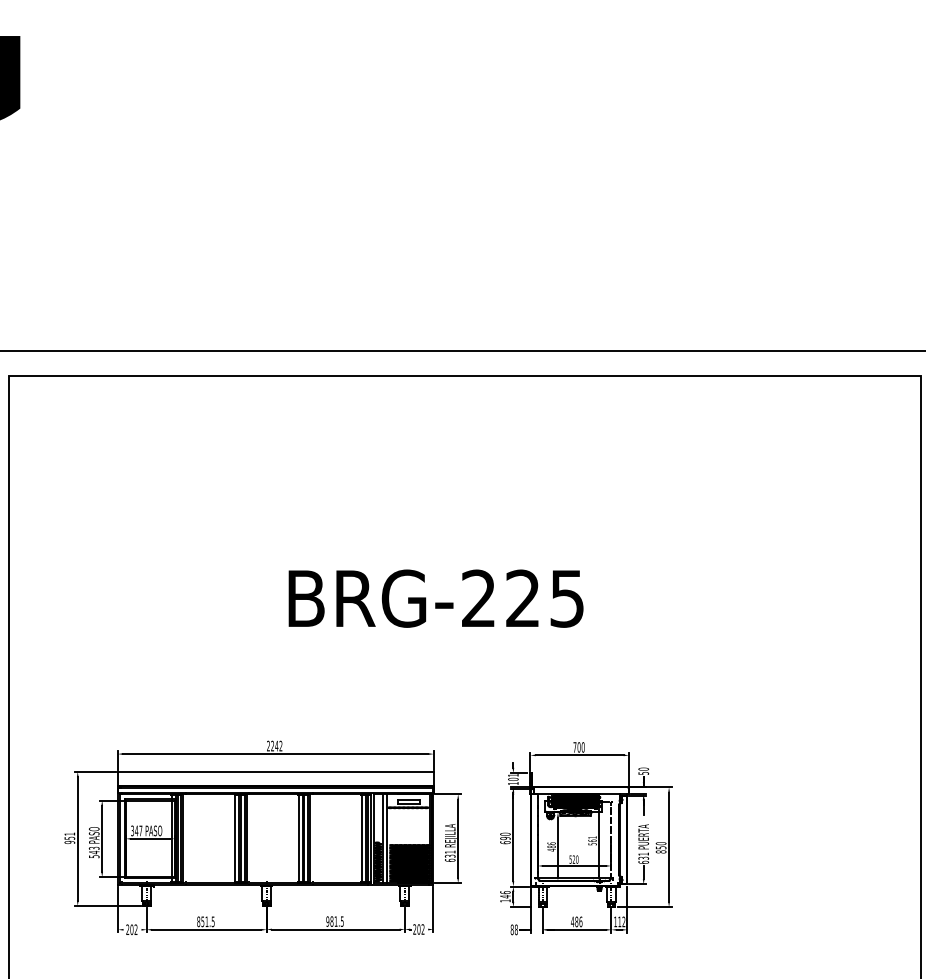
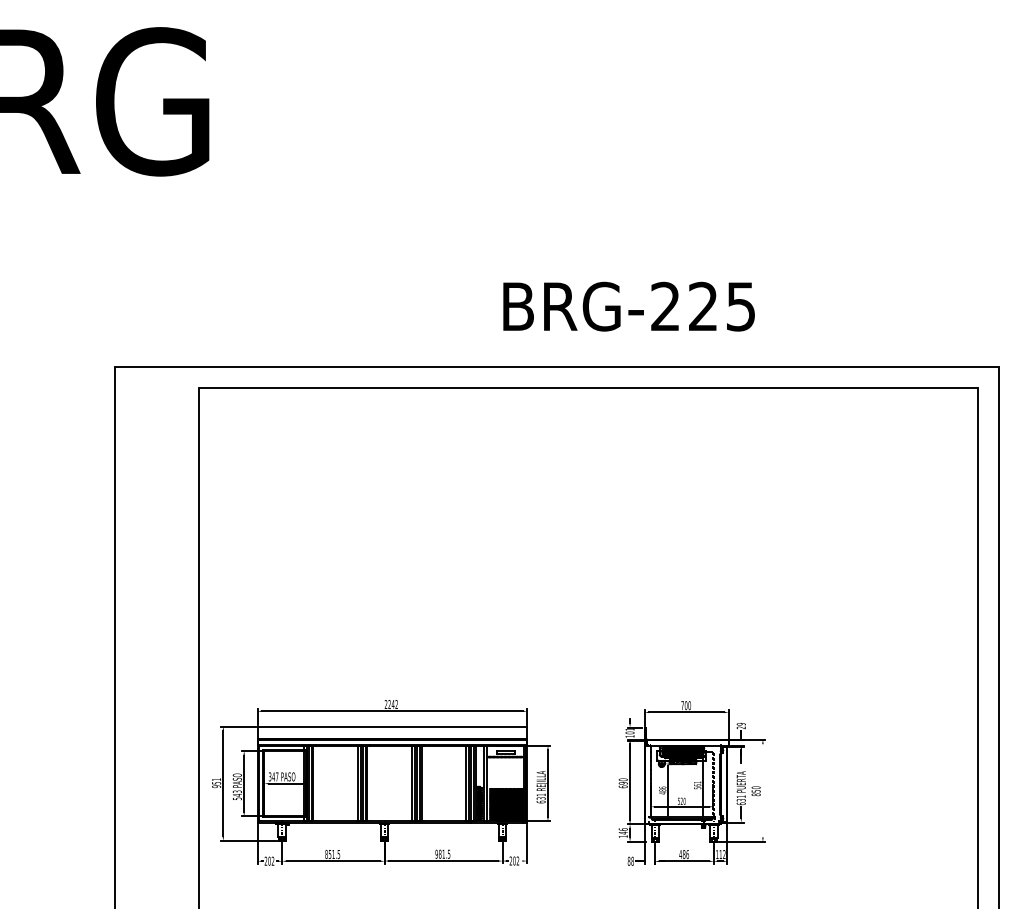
text: (435, 598) -> (628, 306), moved
text: (643, 771) -> (741, 726), 50 -> 29
part: (263, 837) -> (381, 782), moved
line: (668, 846) -> (762, 790), removed

